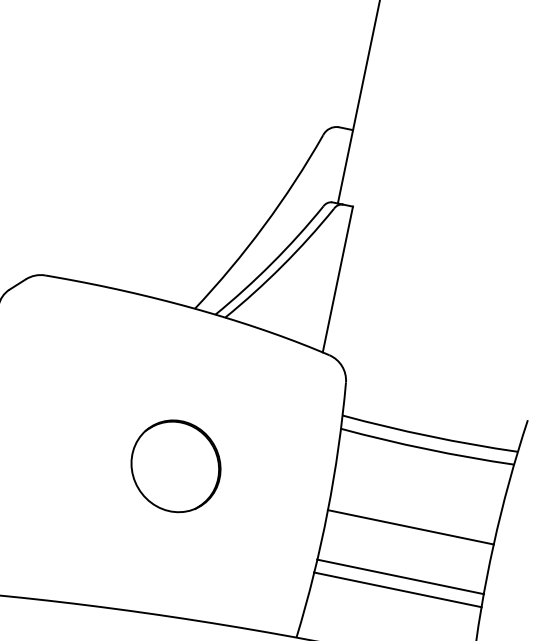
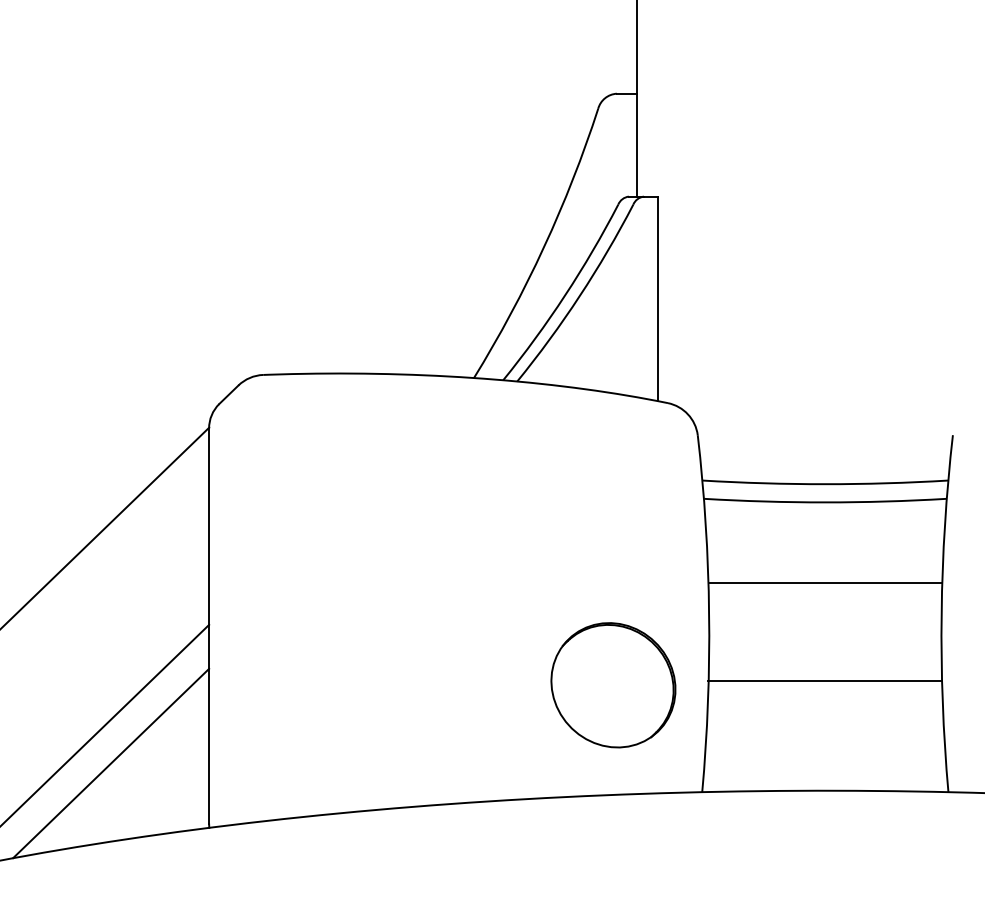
part: (176, 466) -> (613, 685), moved
line: (410, 526) -> (824, 582), moved
line: (398, 589) -> (825, 699), removed

